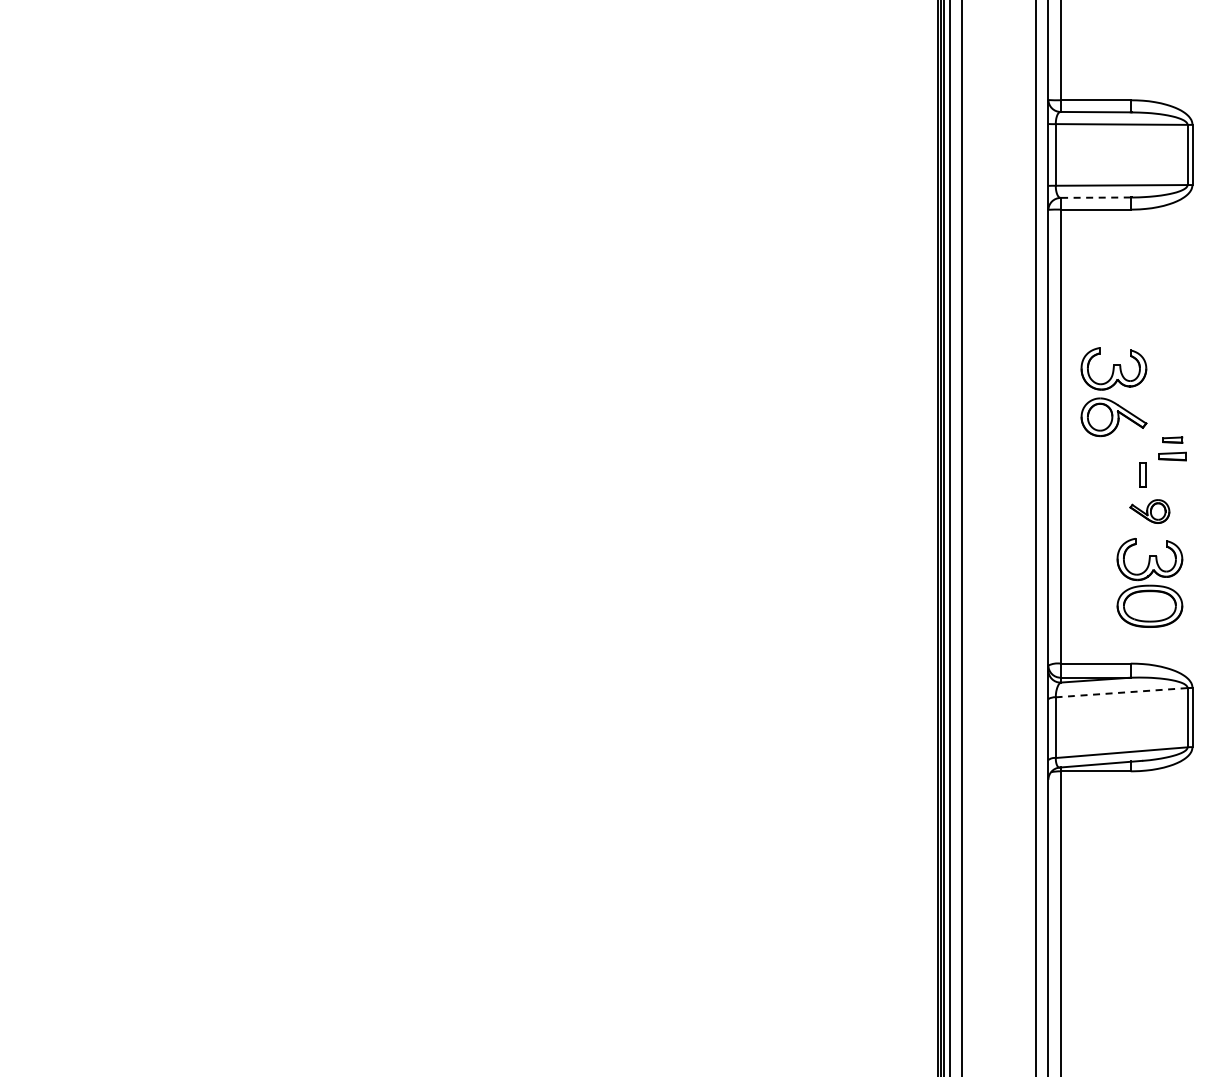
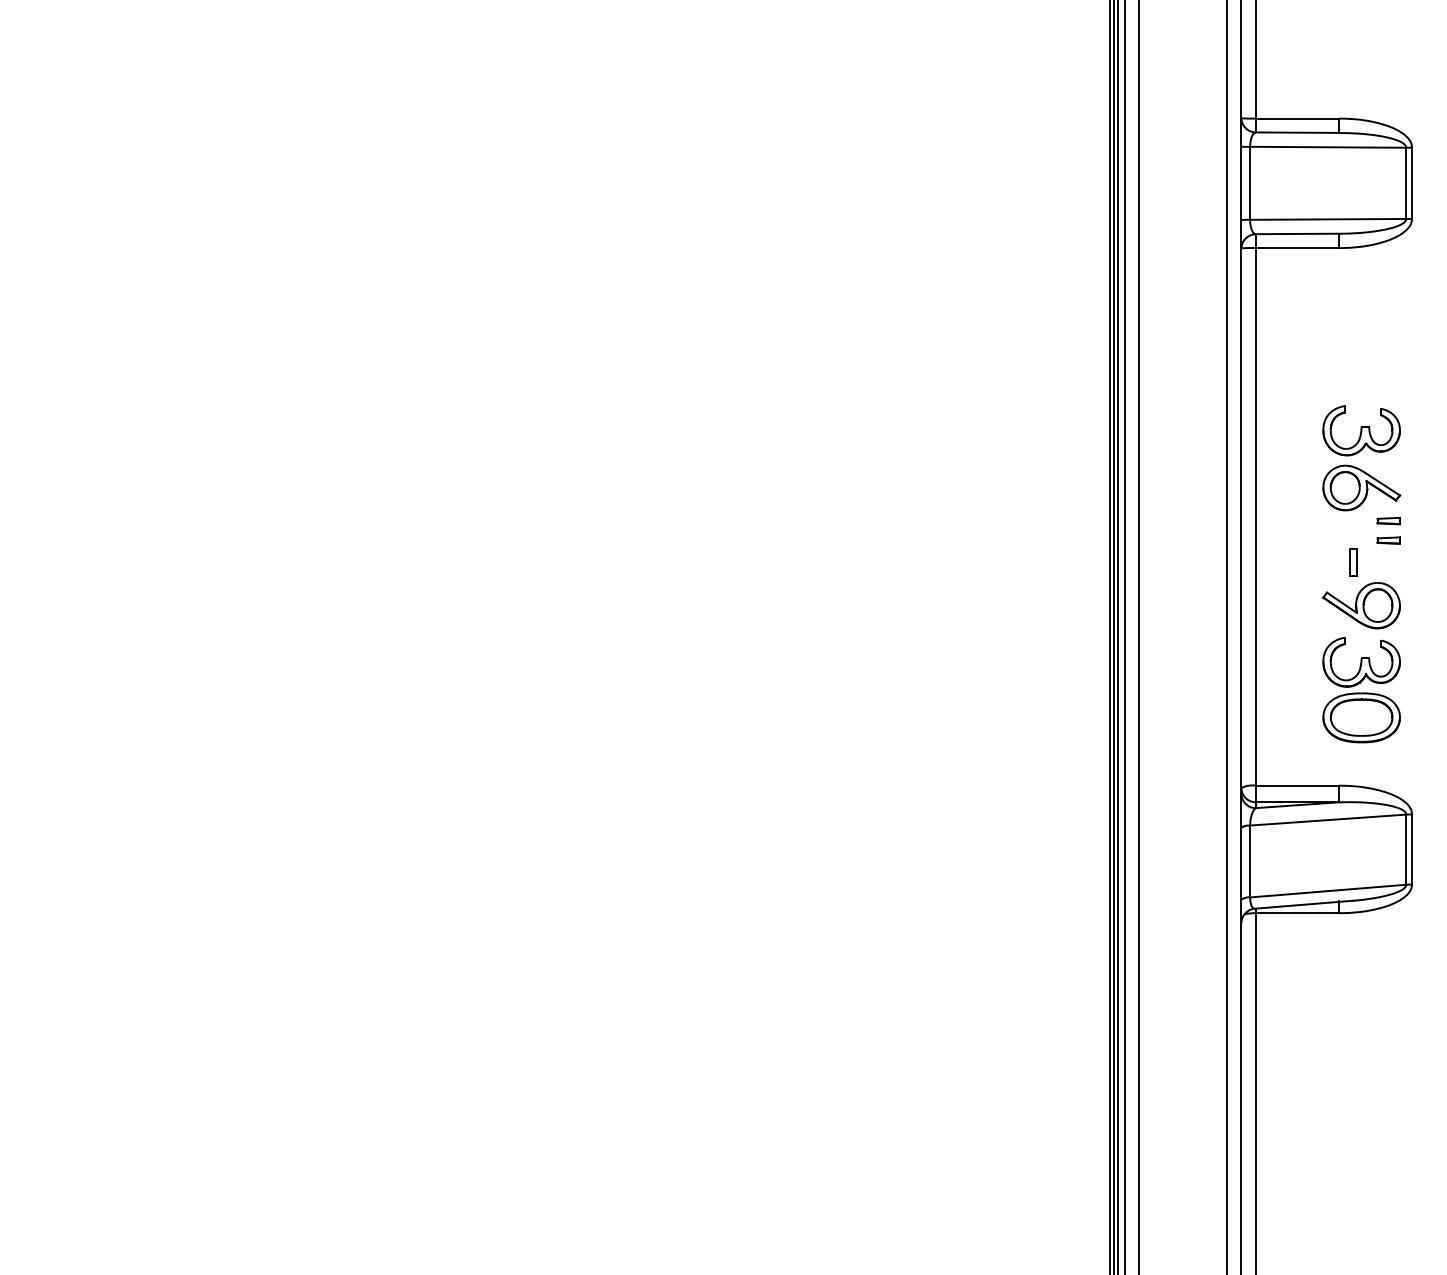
line: (1095, 197) -> (1297, 233), dashed -> solid
part: (1113, 392) -> (1361, 458), moved
part: (1172, 456) -> (1388, 540), size x0.71
part: (1149, 511) -> (1361, 605), size x1.67
line: (1121, 692) -> (1327, 819), dashed -> solid

